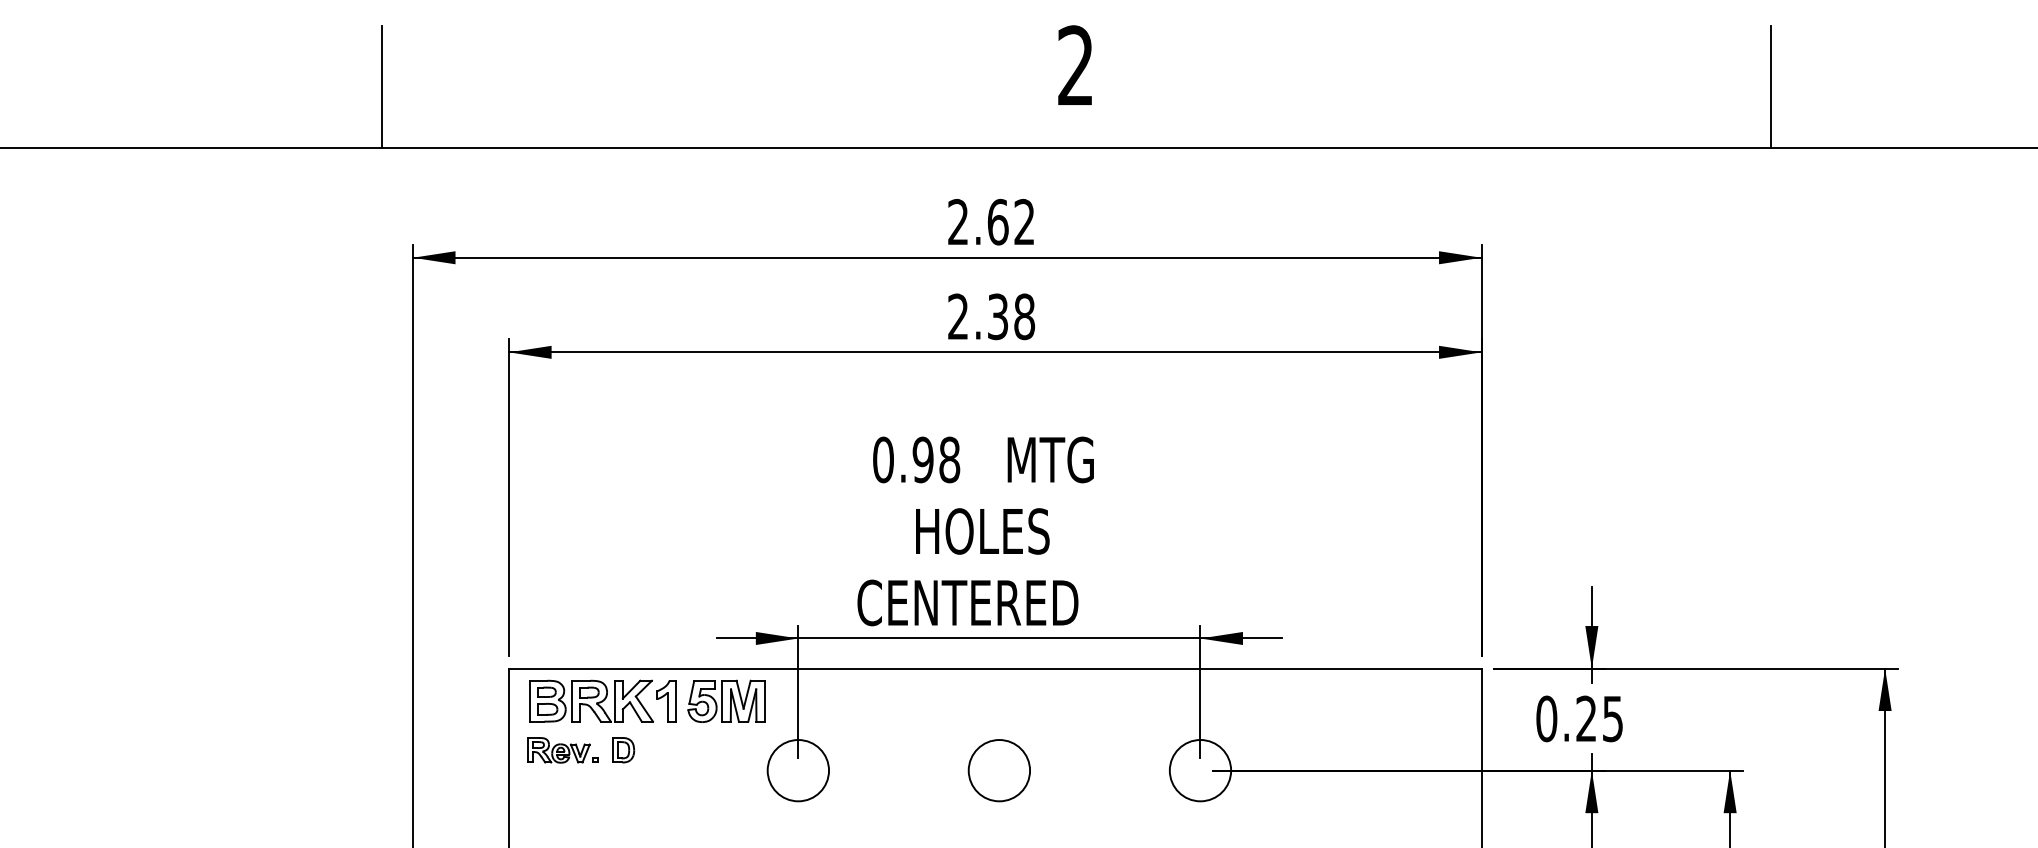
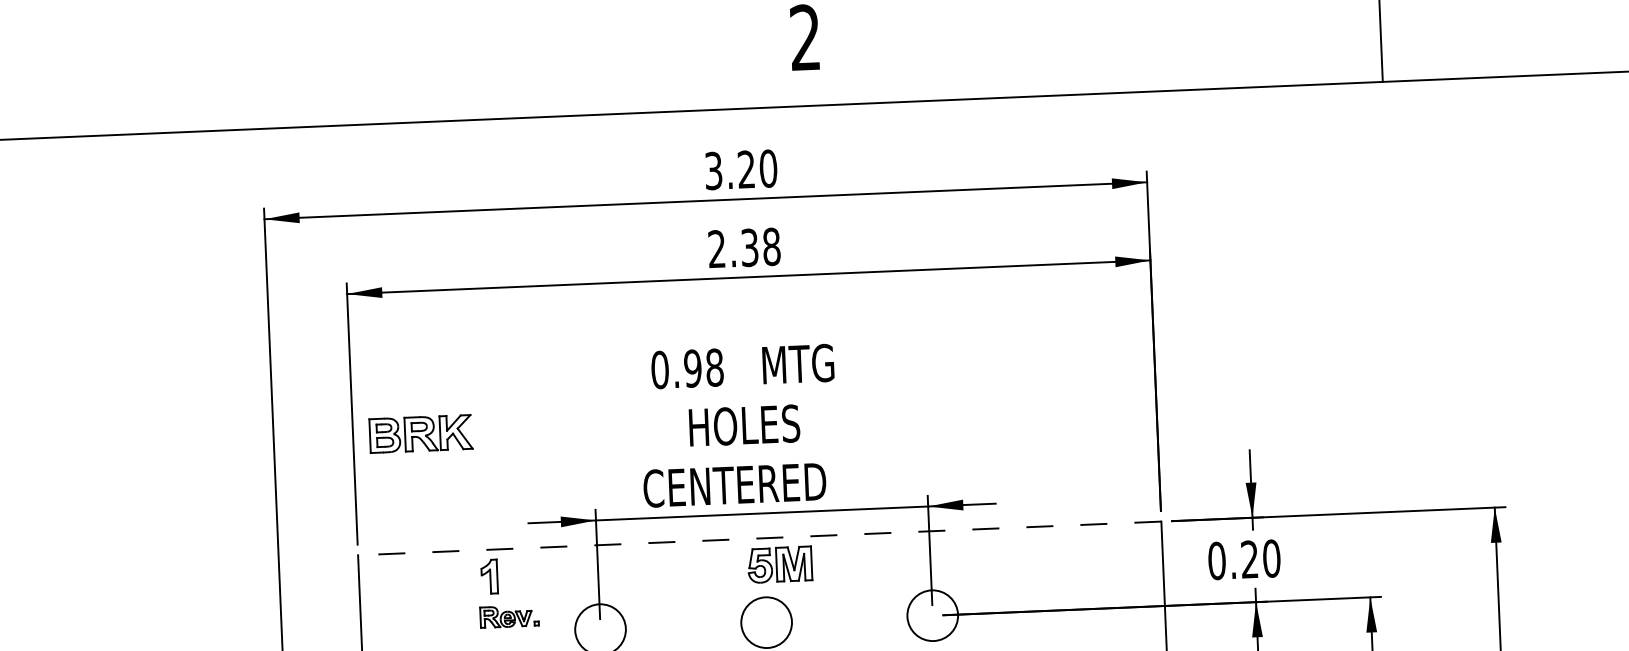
line: (382, 86) -> (233, 78), removed
text: (991, 221) -> (741, 169), 2.62 -> 3.20
line: (994, 668) -> (759, 538), solid -> dashed
part: (591, 700) -> (421, 433), moved
part: (726, 700) -> (779, 564), moved
text: (1612, 718) -> (1271, 558), 0.25 -> 0.20
part: (562, 750) -> (509, 616), moved
part: (623, 750) -> (455, 619), removed

